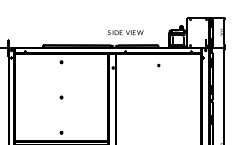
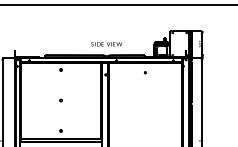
text: (125, 32) -> (106, 44), moved

